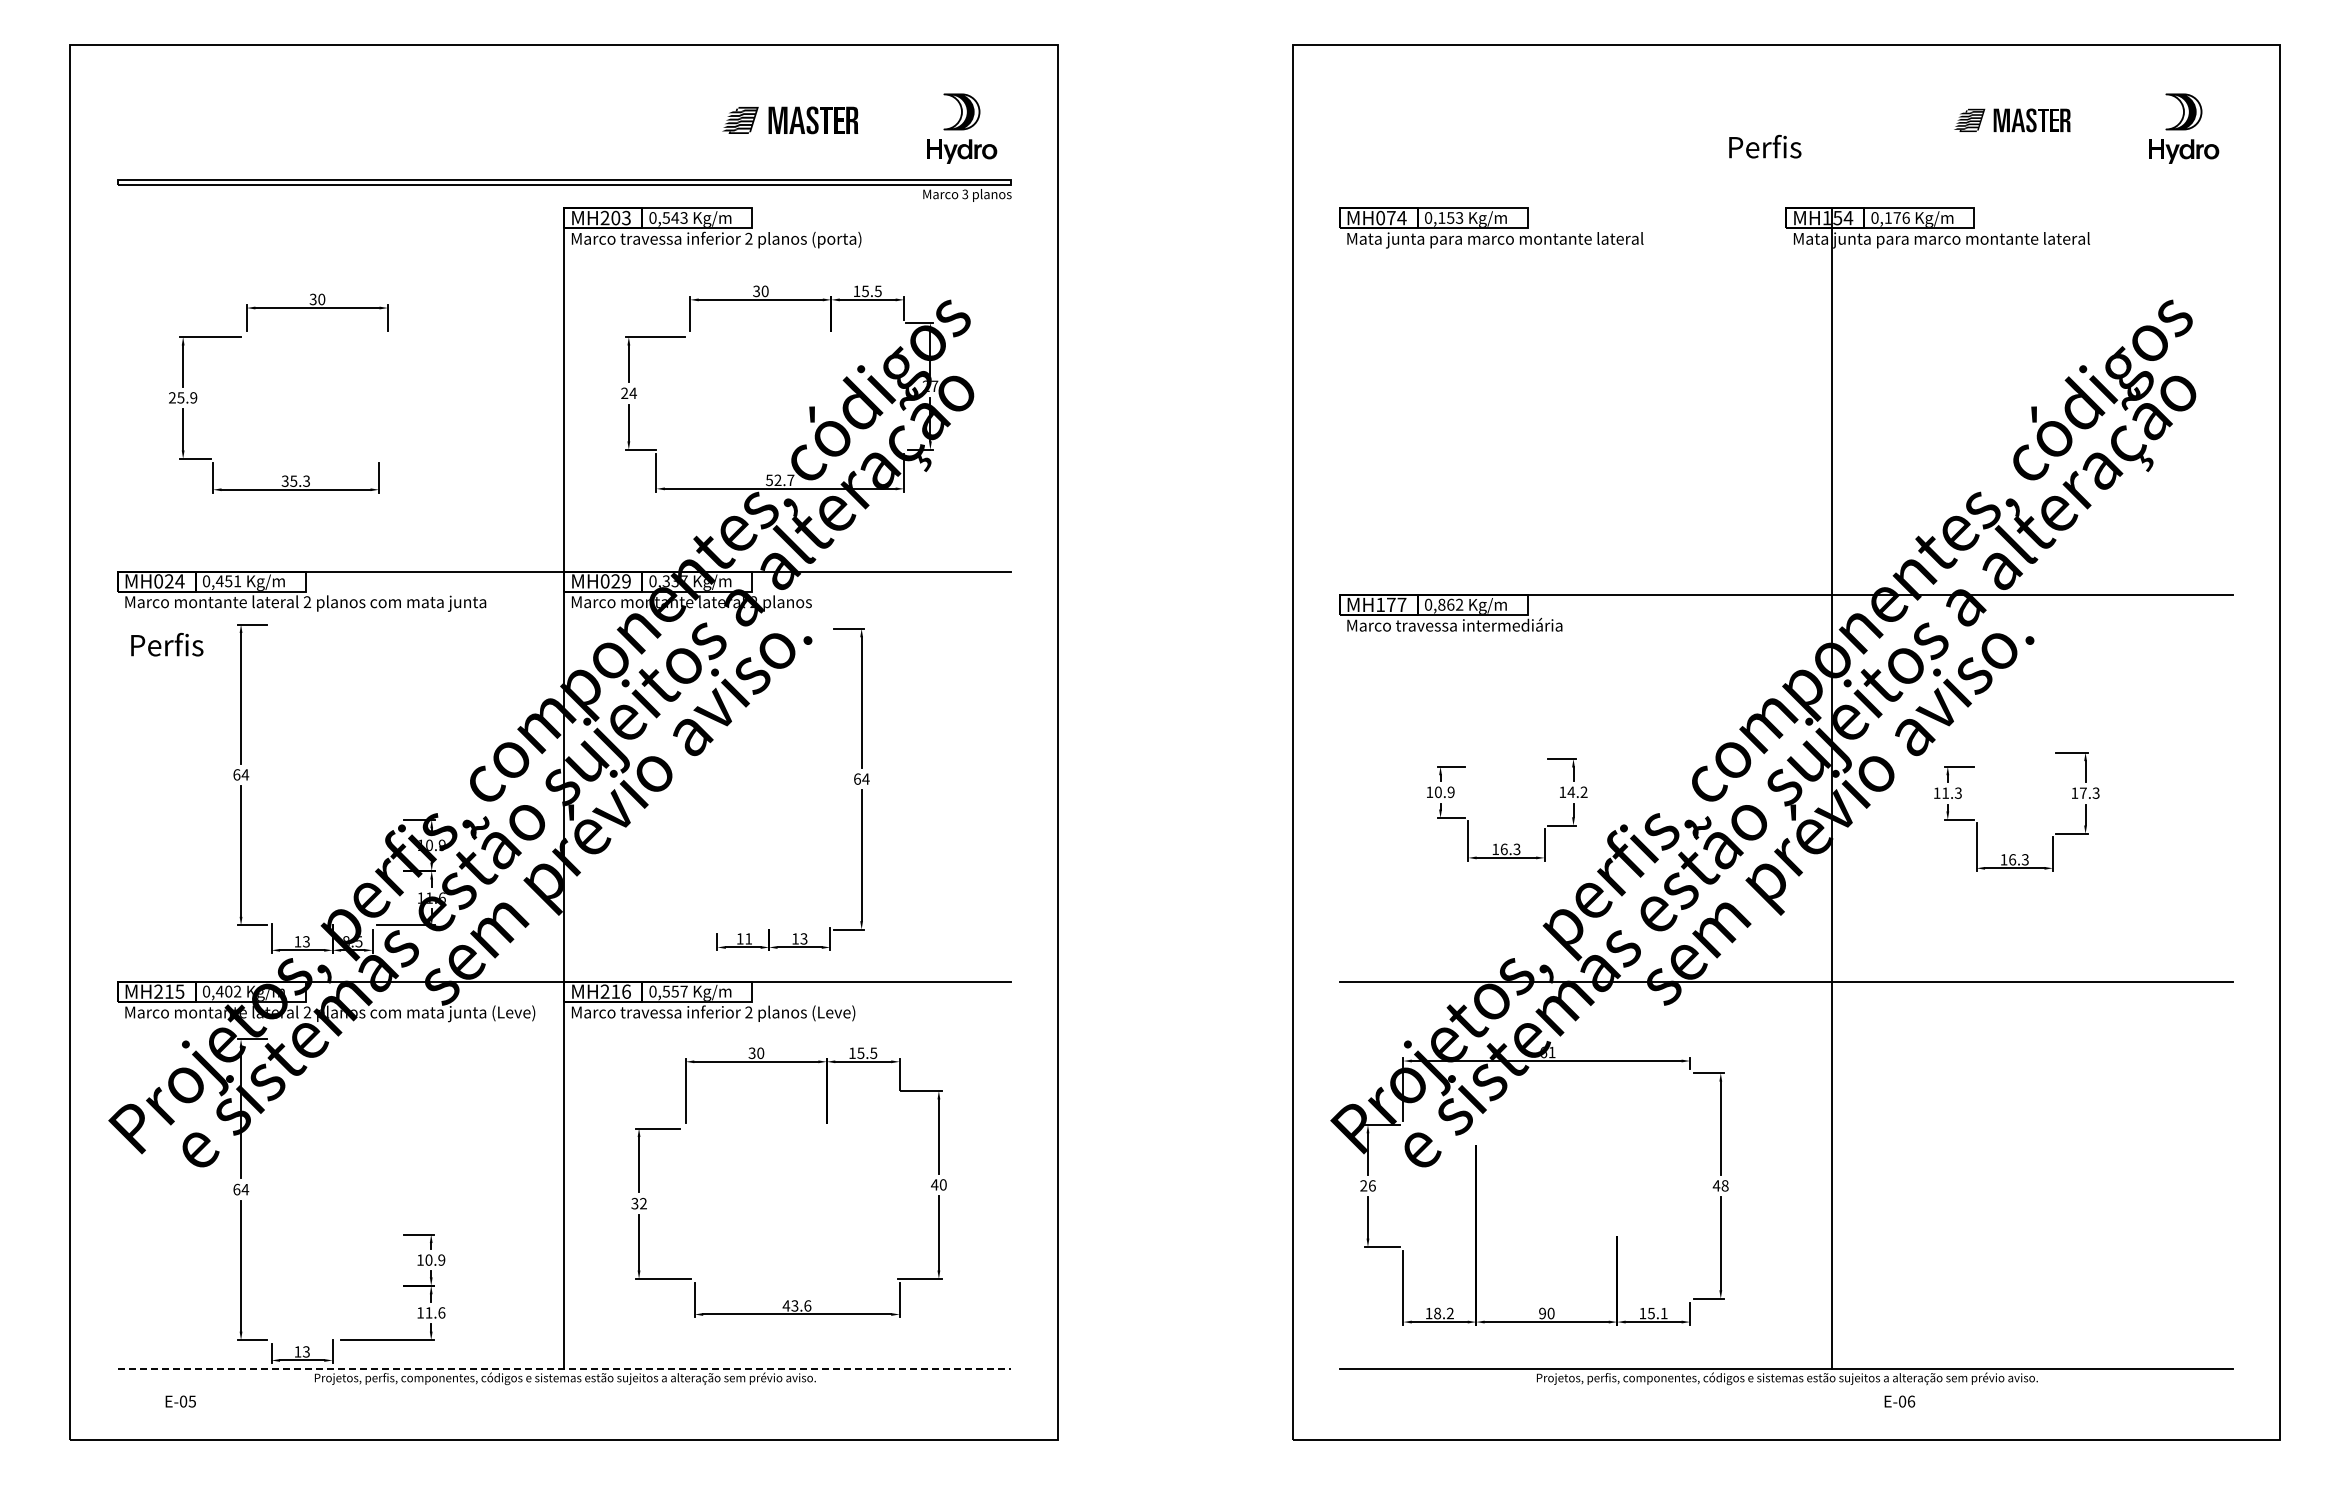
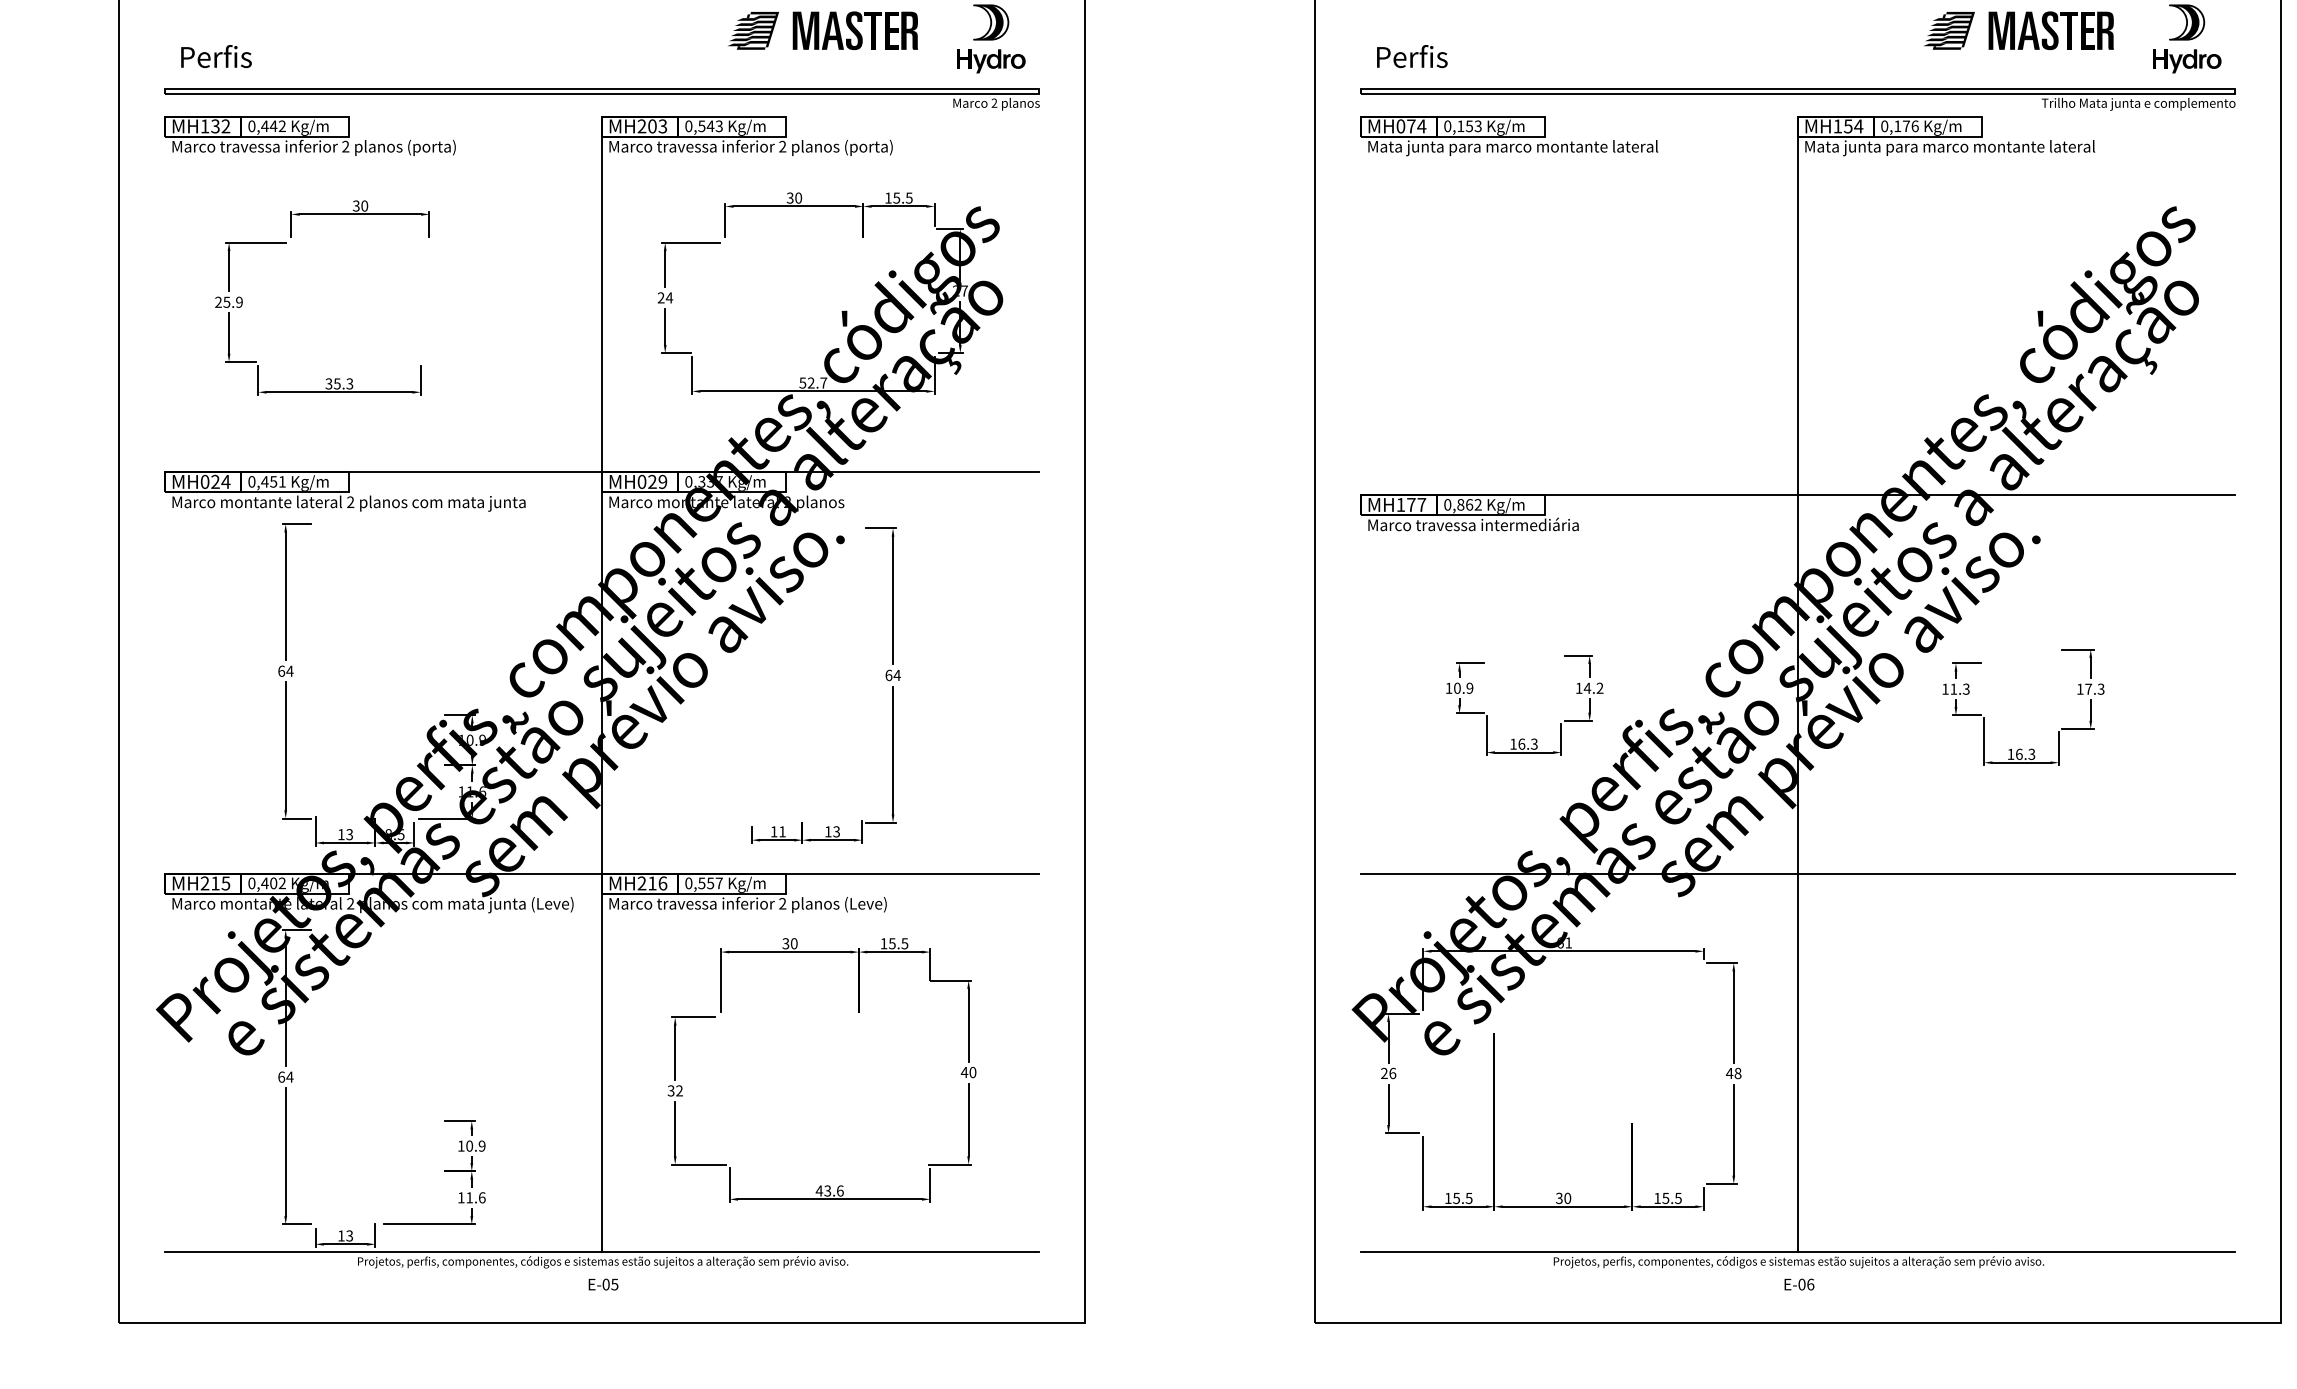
part: (790, 120) -> (823, 30), size x1.43
part: (2012, 120) -> (2019, 30), size x1.67
text: (1765, 146) -> (1412, 56), moved
part: (1786, 190) -> (1798, 99), added
text: (965, 194) -> (994, 103), 3 -> 2
part: (265, 227) -> (309, 135), added
text: (167, 644) -> (216, 56), moved
line: (1831, 788) -> (1797, 684), moved
text: (1443, 1313) -> (1462, 1198), 18.2 -> 15.5
text: (1542, 1313) -> (1559, 1198), 90 -> 30
text: (1663, 1313) -> (1677, 1198), 15.1 -> 15.5
line: (563, 1368) -> (601, 1252), dashed -> solid
text: (180, 1401) -> (603, 1284), moved
text: (1899, 1401) -> (1799, 1284), moved

